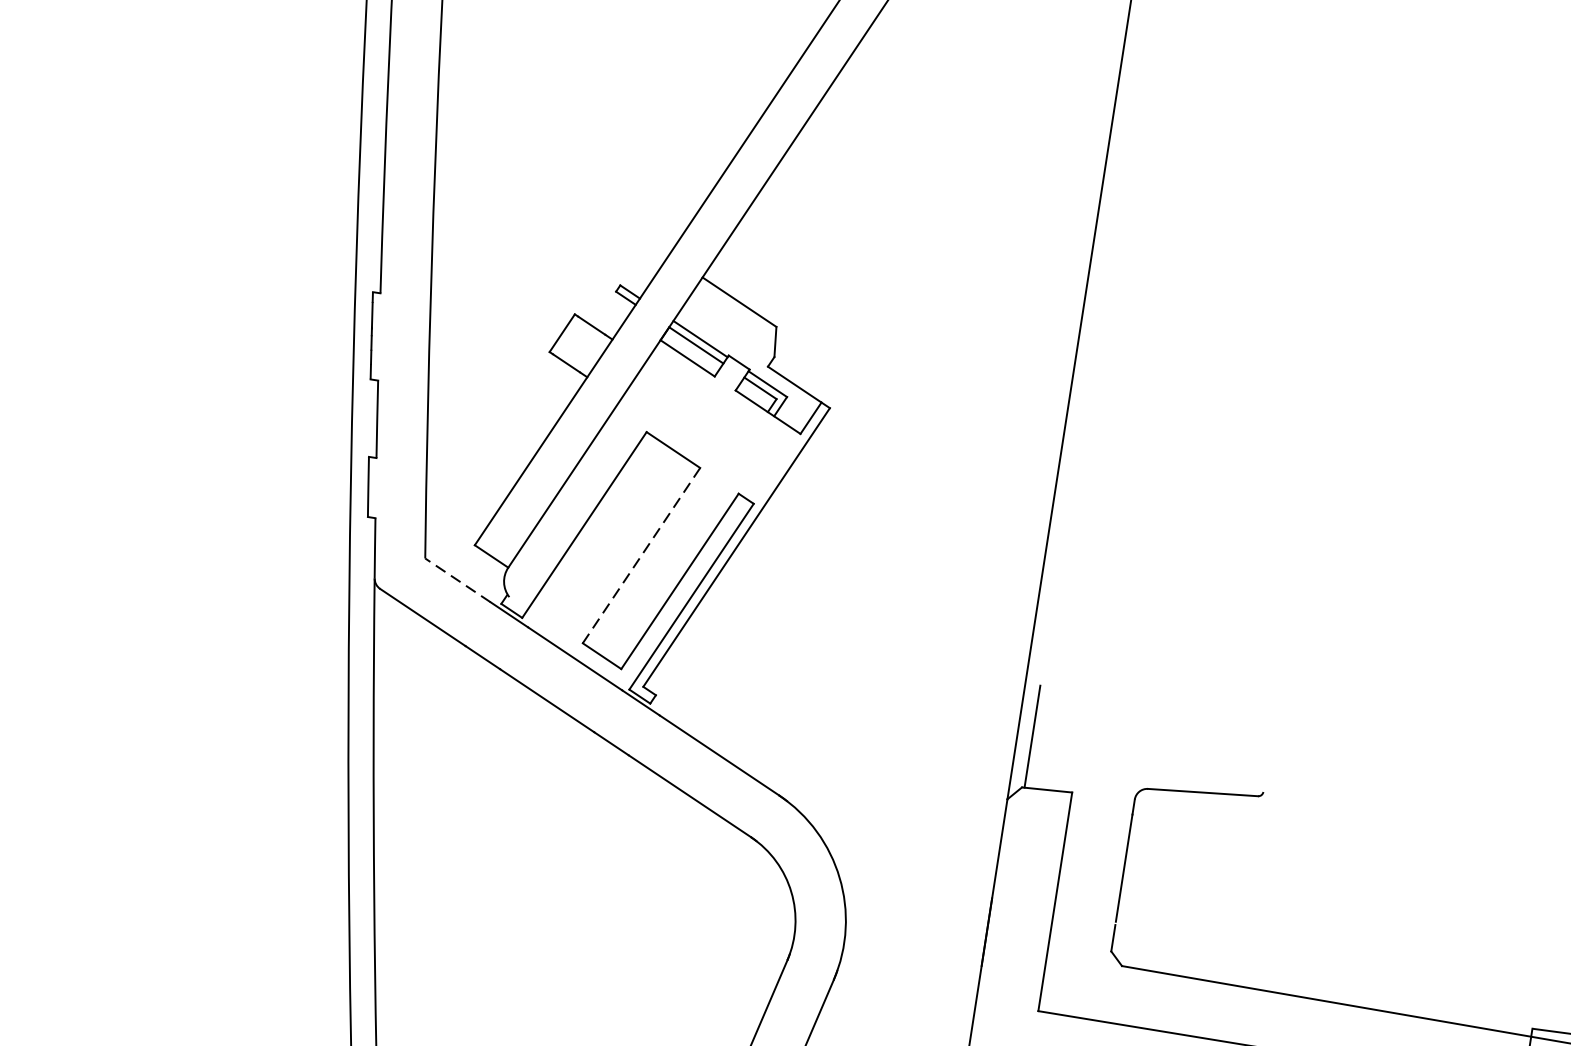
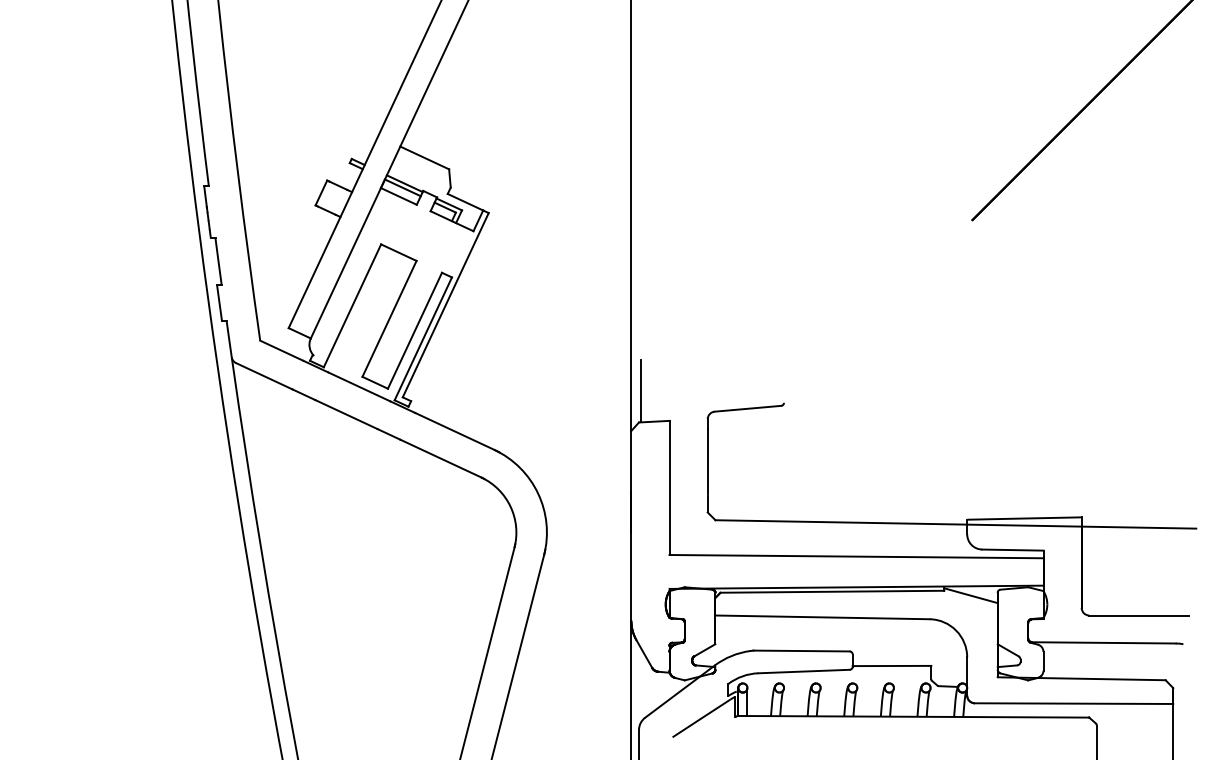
line: (641, 554) -> (389, 318), dashed -> solid
line: (457, 579) -> (281, 350), dashed -> solid

